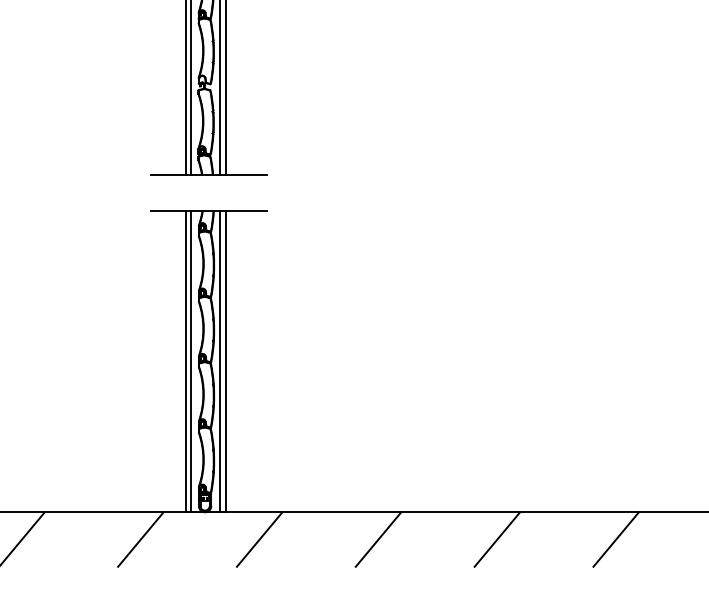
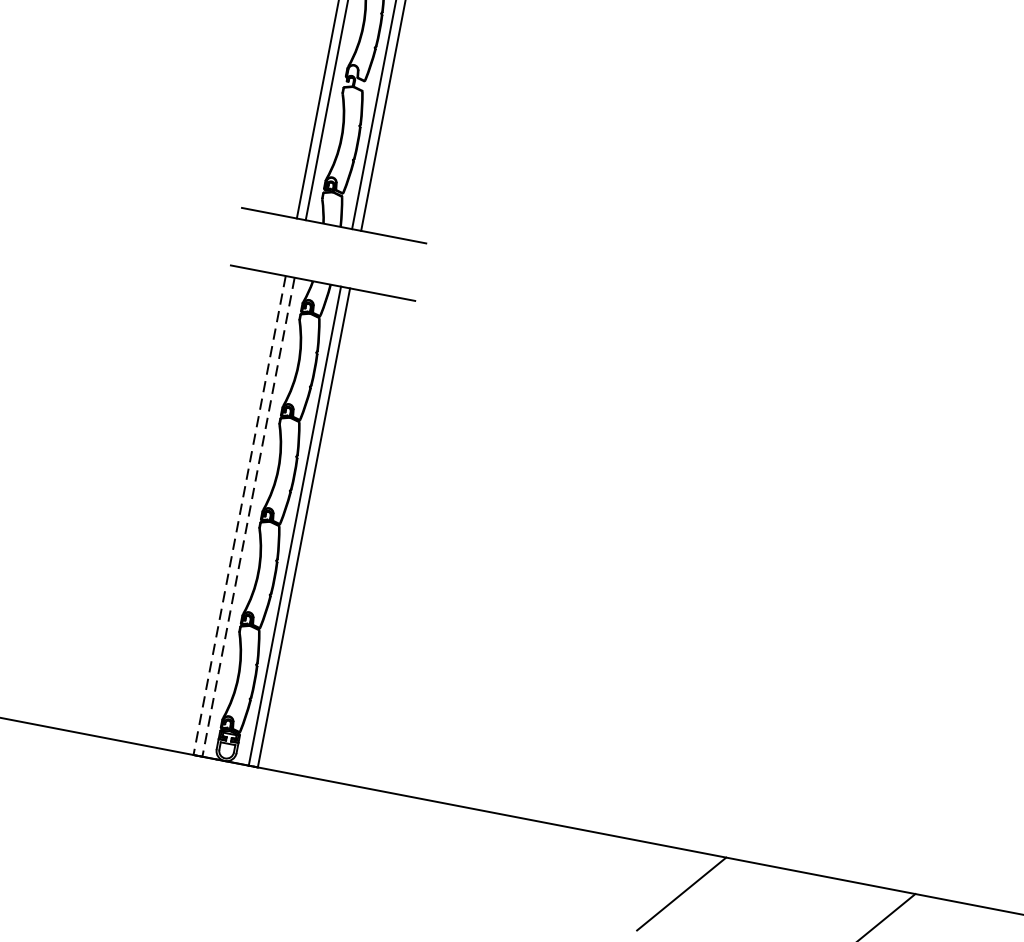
line: (185, 362) -> (239, 516), solid -> dashed
line: (191, 362) -> (248, 518), solid -> dashed
line: (140, 539) -> (113, 784), removed
line: (259, 539) -> (302, 821), removed
line: (378, 539) -> (492, 857), removed

